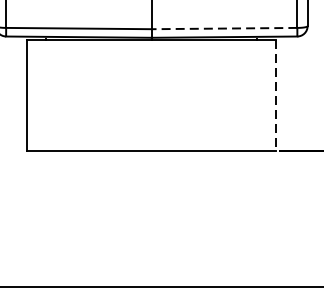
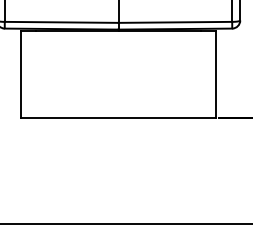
line: (224, 28) -> (175, 22), dashed -> solid
line: (275, 96) -> (215, 75), dashed -> solid

